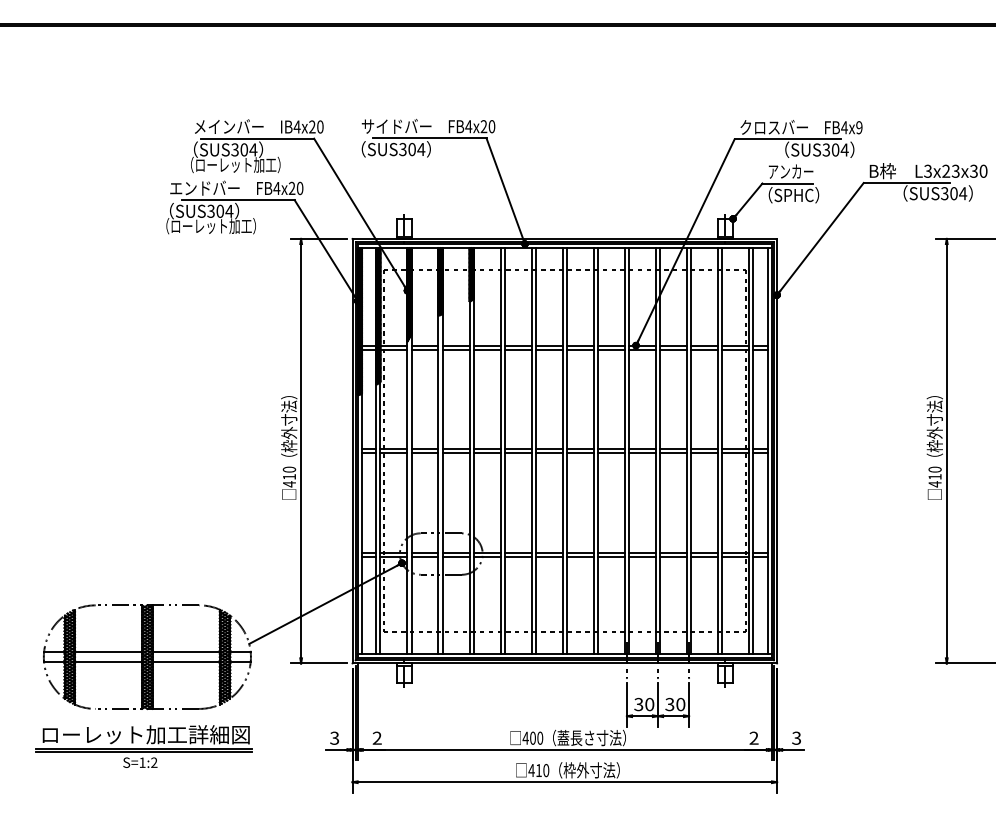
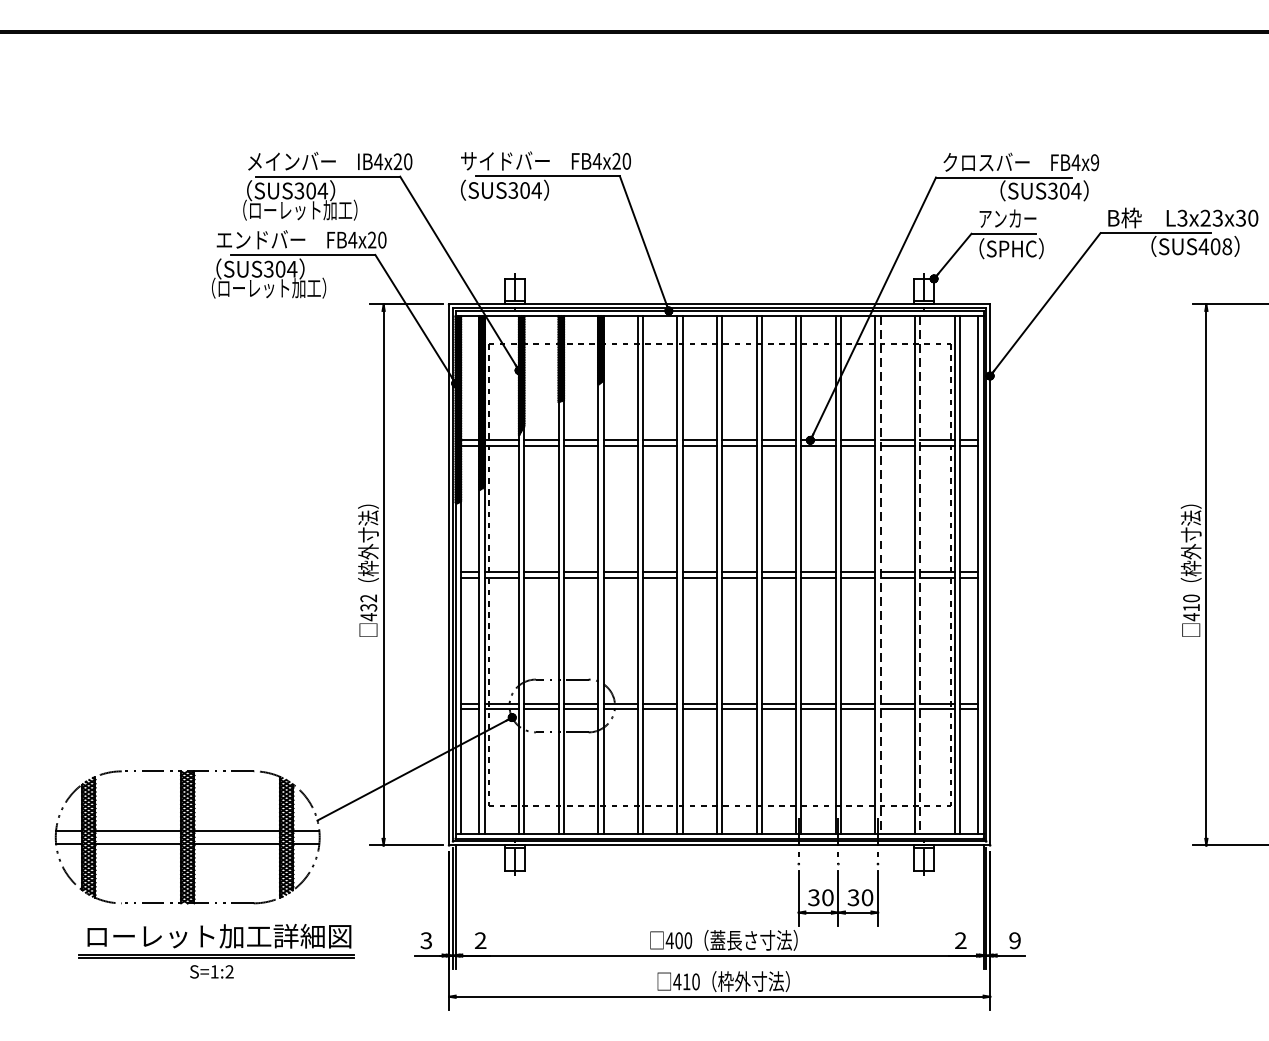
text: (953, 193) -> (1214, 246), SUS304 -> SUS408
line: (691, 451) -> (881, 575), solid -> dashed
line: (722, 451) -> (920, 575), solid -> dashed
text: (289, 473) -> (368, 603), 410 -> 432
text: (796, 738) -> (1014, 941), 3 -> 9
part: (143, 746) -> (215, 951), moved

